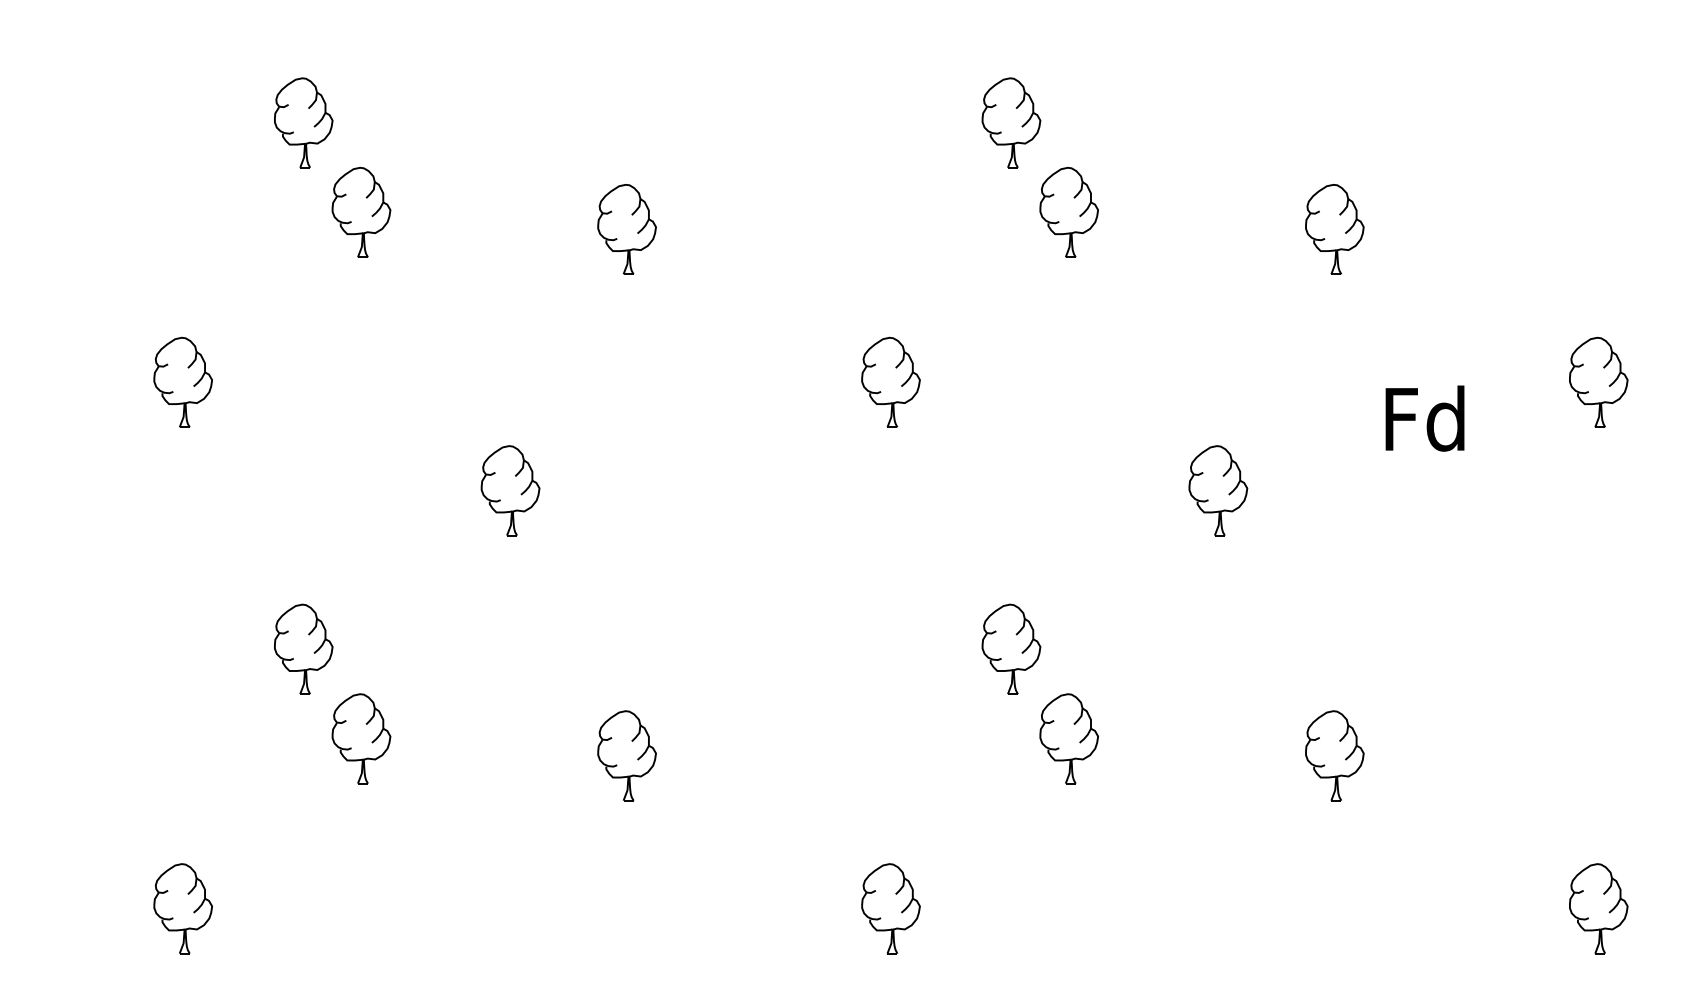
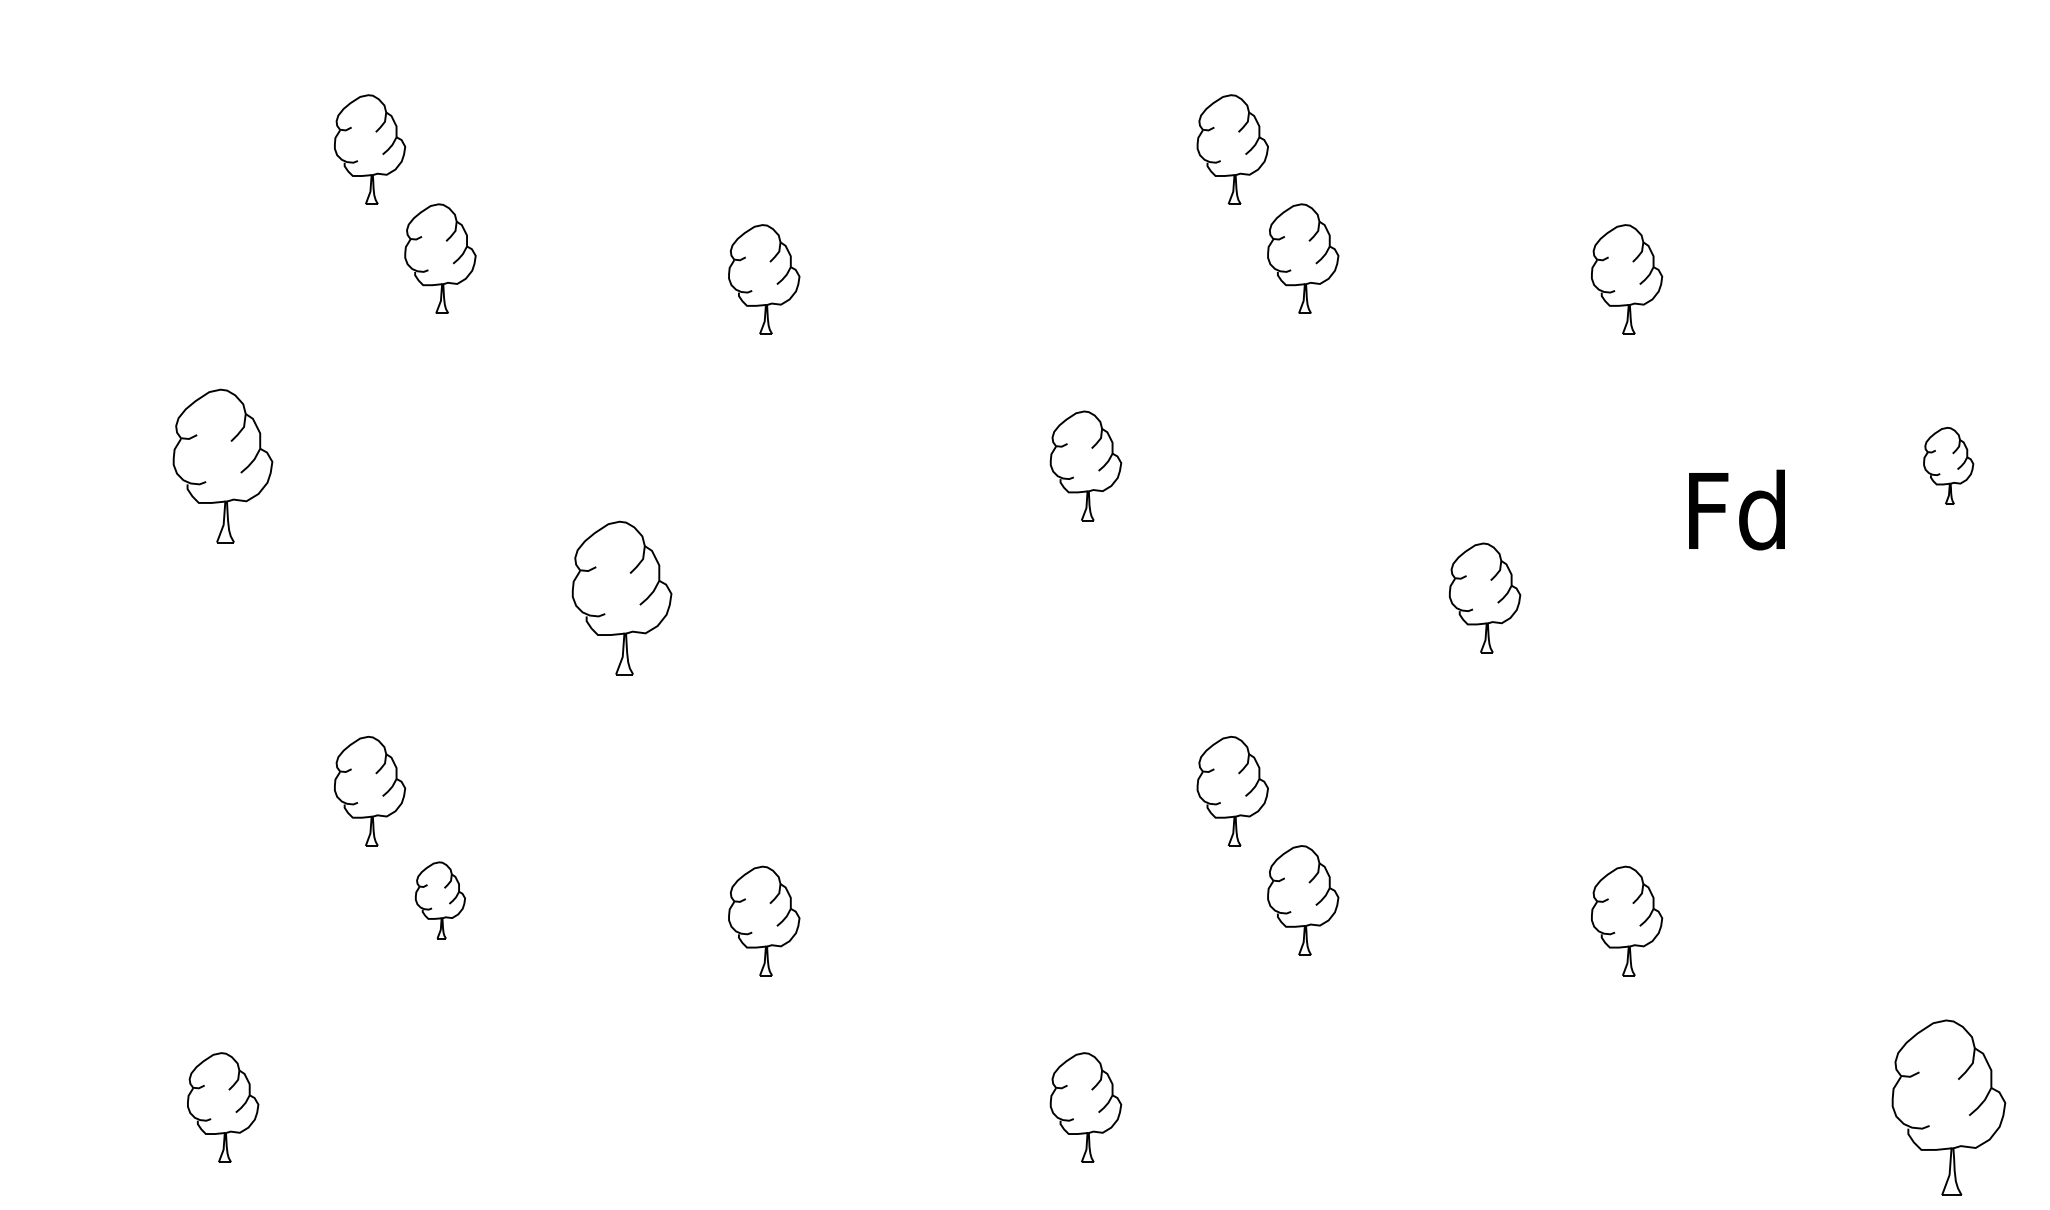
part: (183, 382) -> (223, 465), size x1.4
part: (1598, 382) -> (1948, 465), size x0.7
part: (510, 490) -> (622, 597), size x1.4
part: (361, 738) -> (440, 900), size x0.7
part: (1598, 908) -> (1948, 1107), size x1.6

